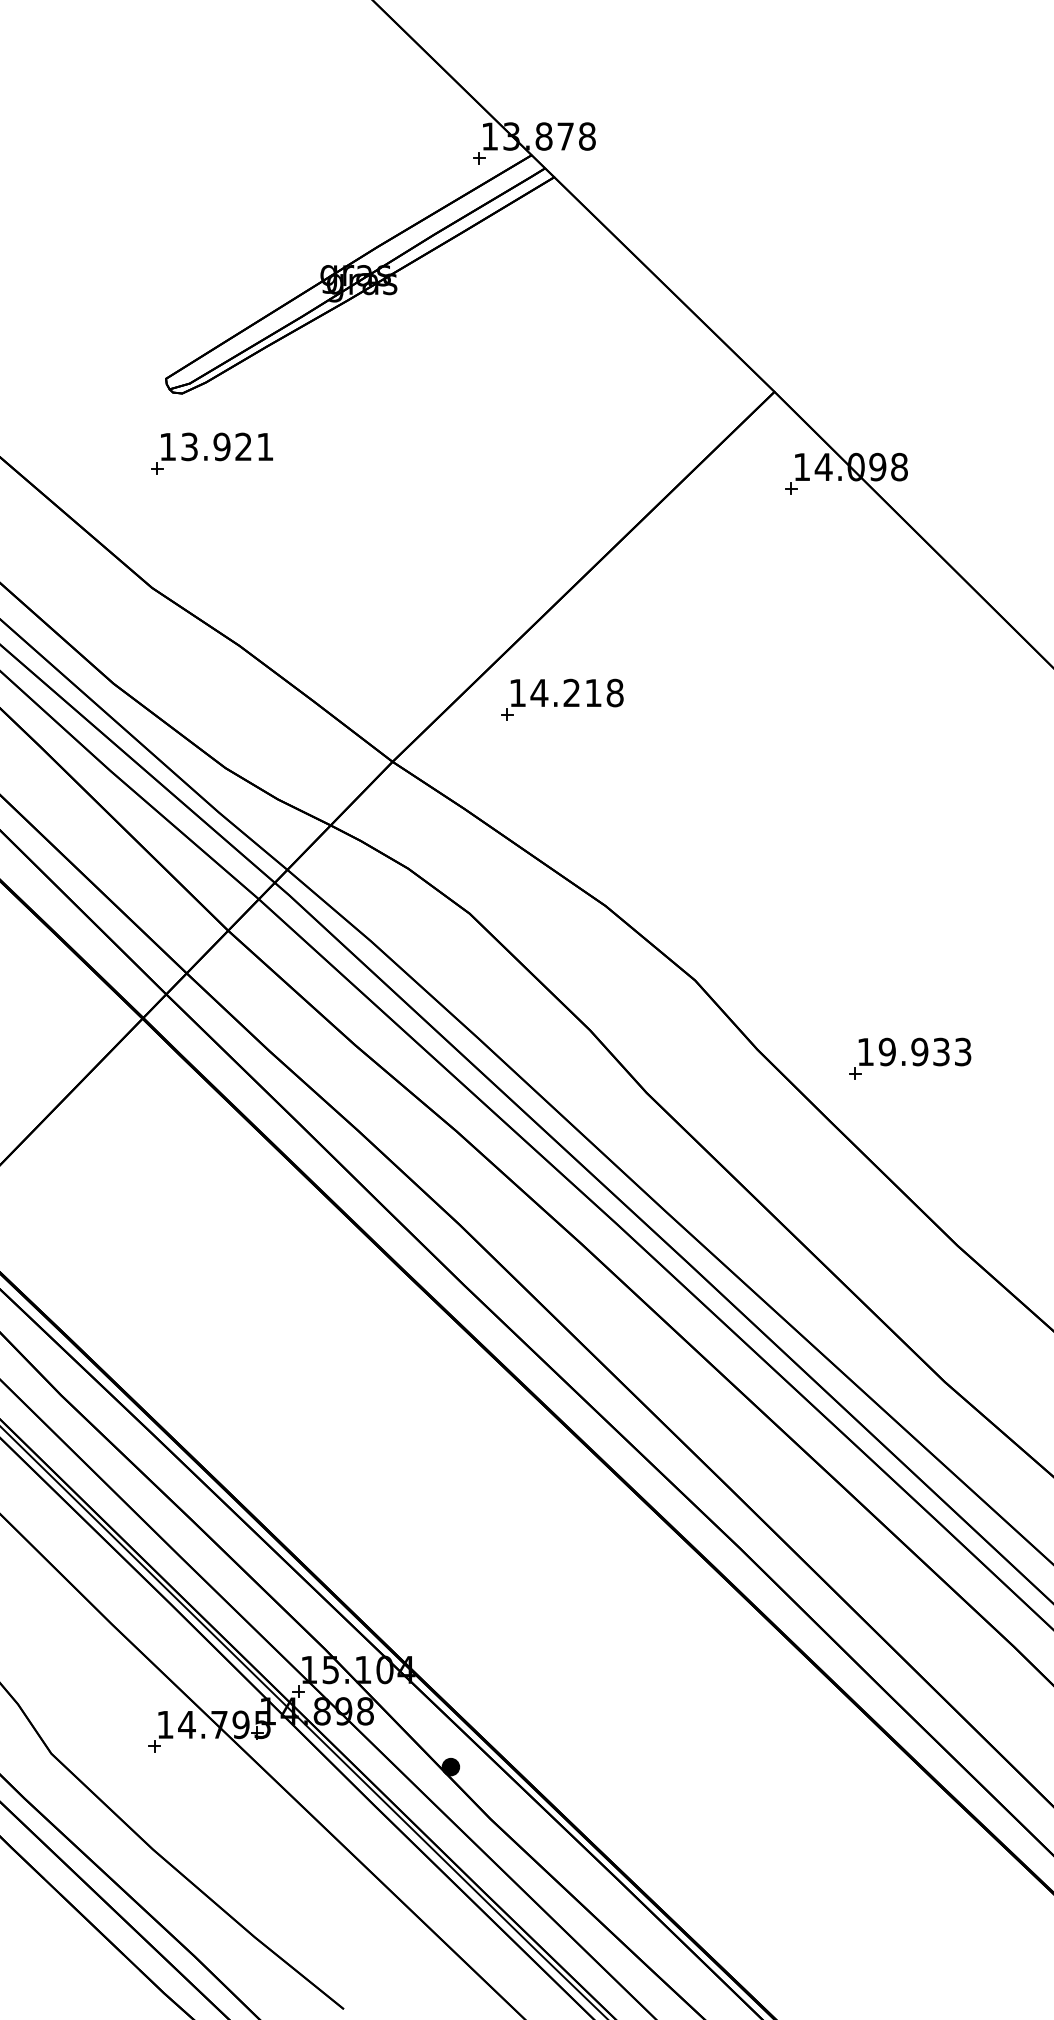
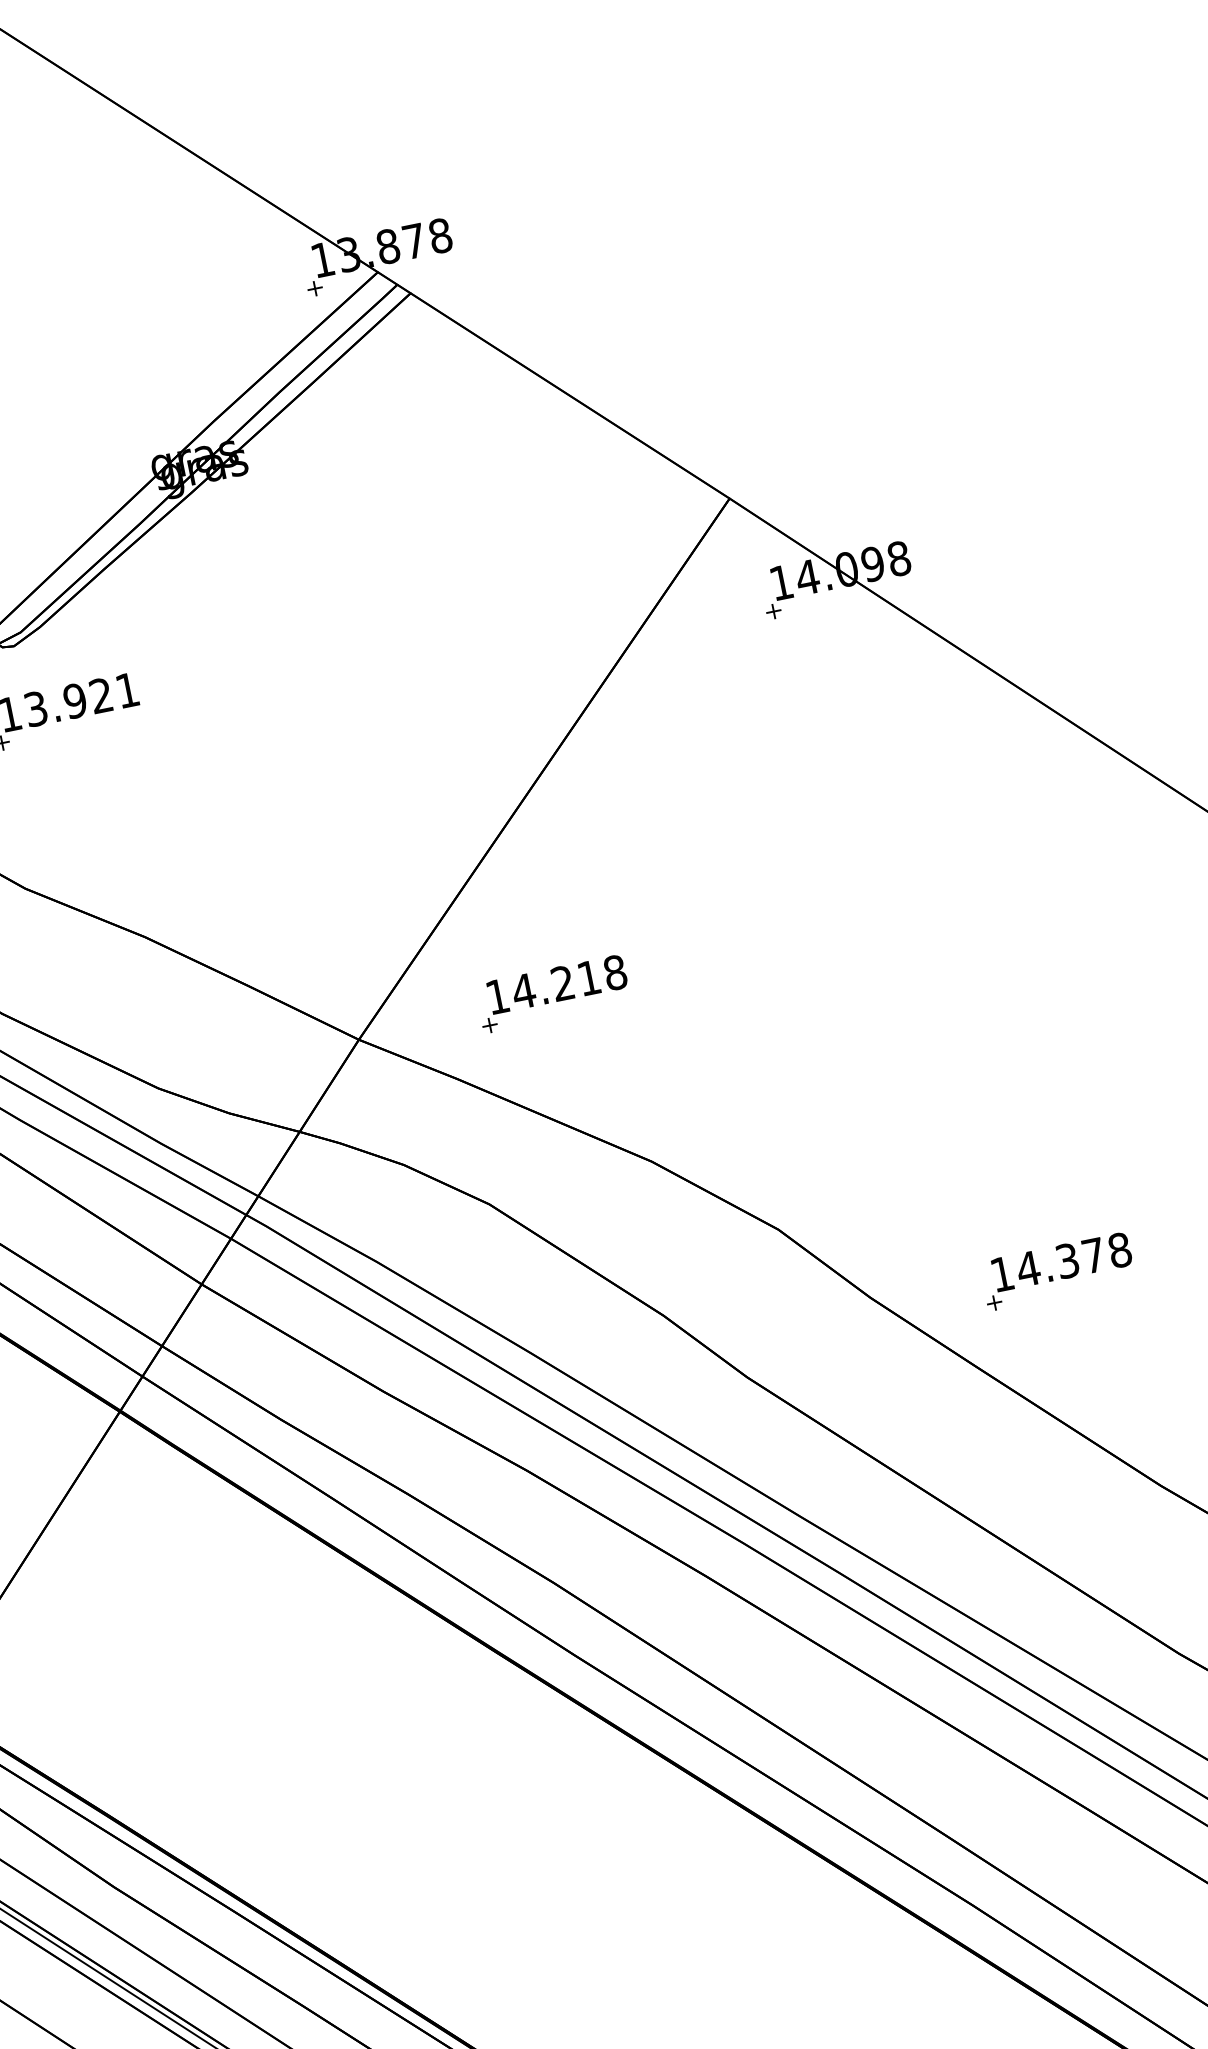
part: (562, 699) -> (553, 993), moved
text: (924, 1051) -> (1073, 1259), 19.933 -> 14.378

